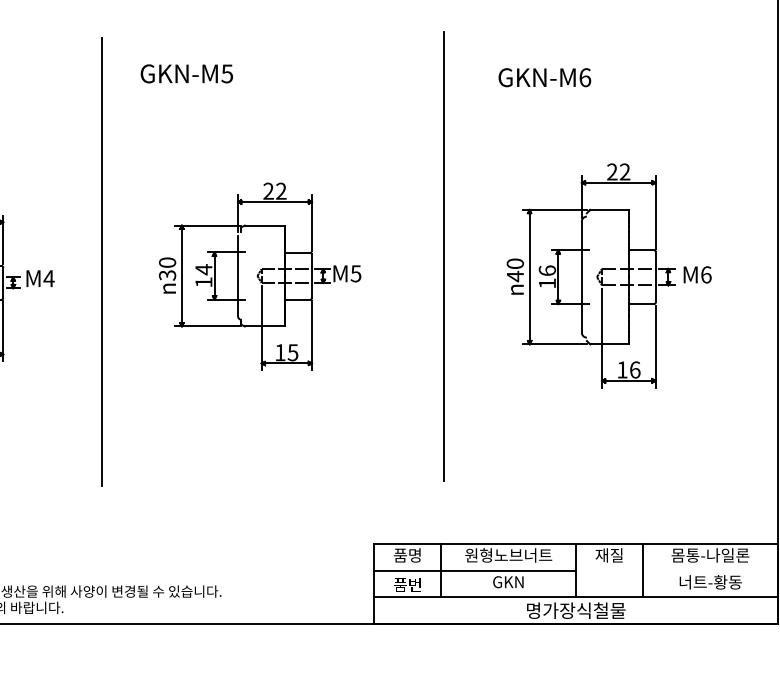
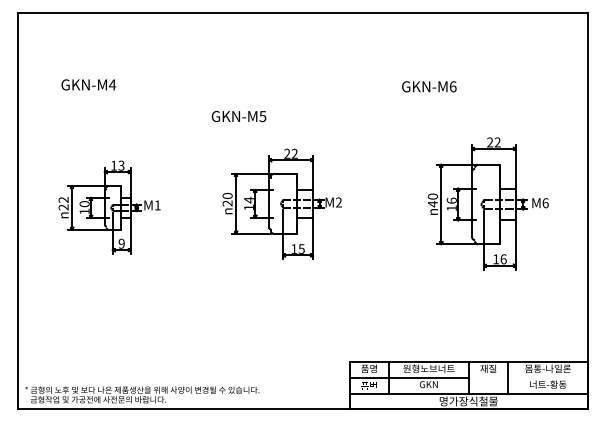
text: (185, 73) -> (238, 116), moved
text: (545, 77) -> (429, 86), moved
line: (443, 255) -> (390, 191), removed
line: (101, 261) -> (188, 195), removed
text: (355, 273) -> (338, 202), M5 -> M2
text: (167, 275) -> (227, 203), 30 -> 20
text: (48, 278) -> (157, 205), M4 -> M1

